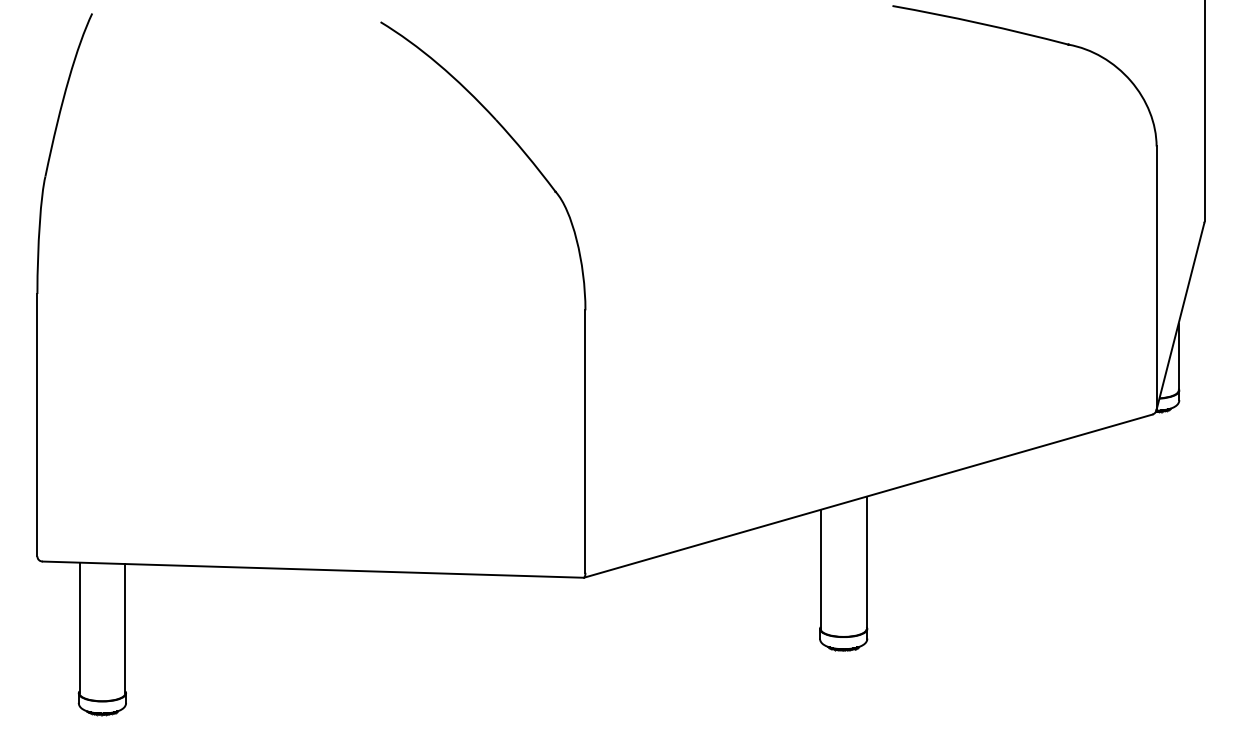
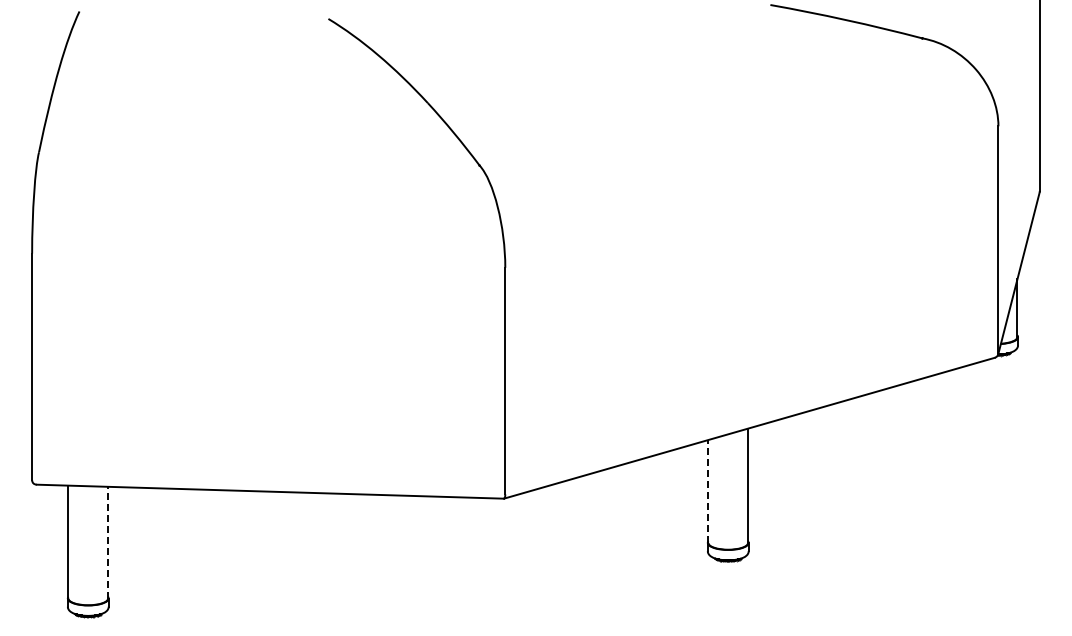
line: (820, 568) -> (708, 490), solid -> dashed
line: (125, 628) -> (108, 542), solid -> dashed

